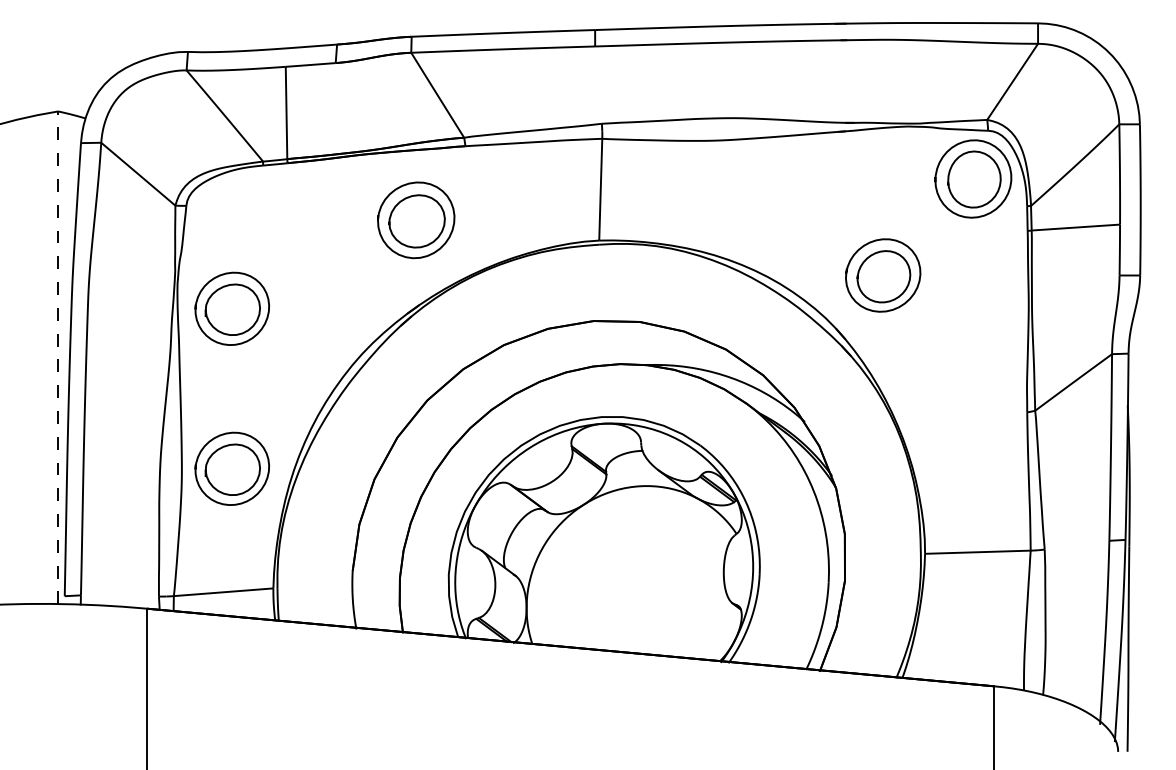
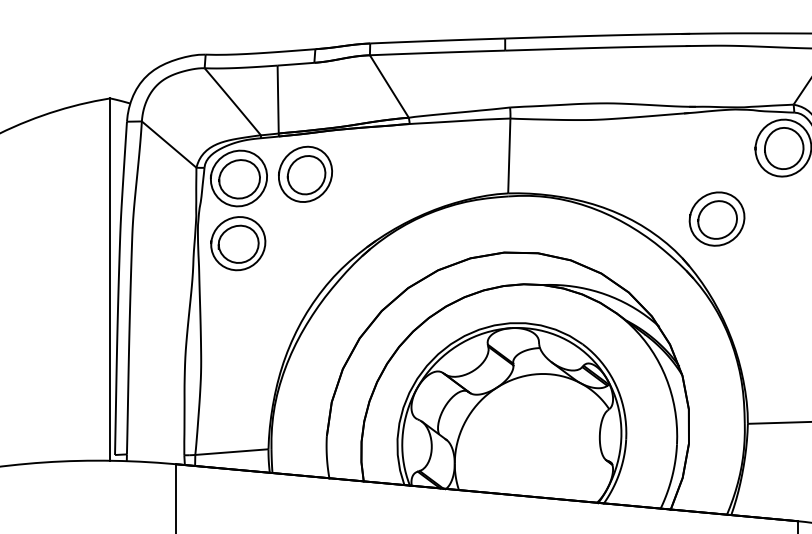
part: (323, 214) -> (305, 174), added
part: (416, 220) -> (239, 178), moved
line: (58, 357) -> (110, 279), dashed -> solid
part: (232, 468) -> (238, 361), removed

